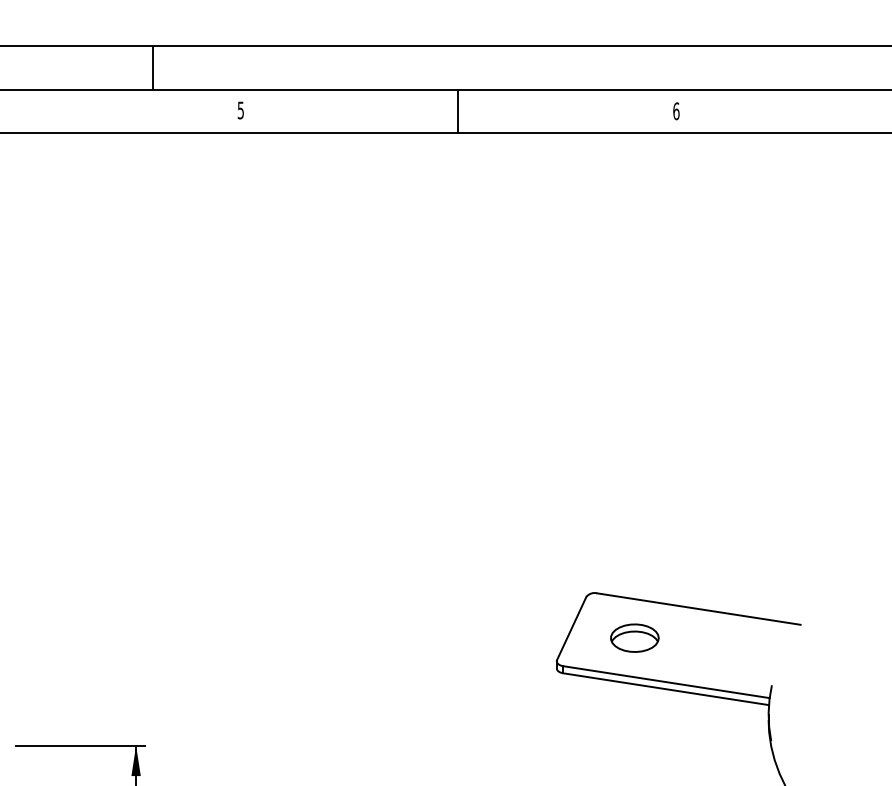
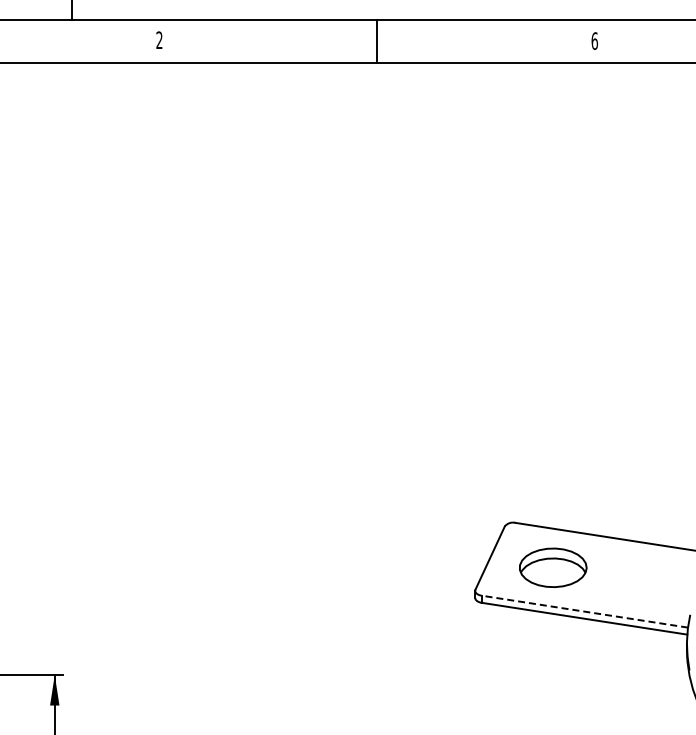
text: (240, 110) -> (159, 40), 5 -> 2
part: (634, 637) -> (552, 567), size x1.4
line: (665, 682) -> (583, 612), solid -> dashed

